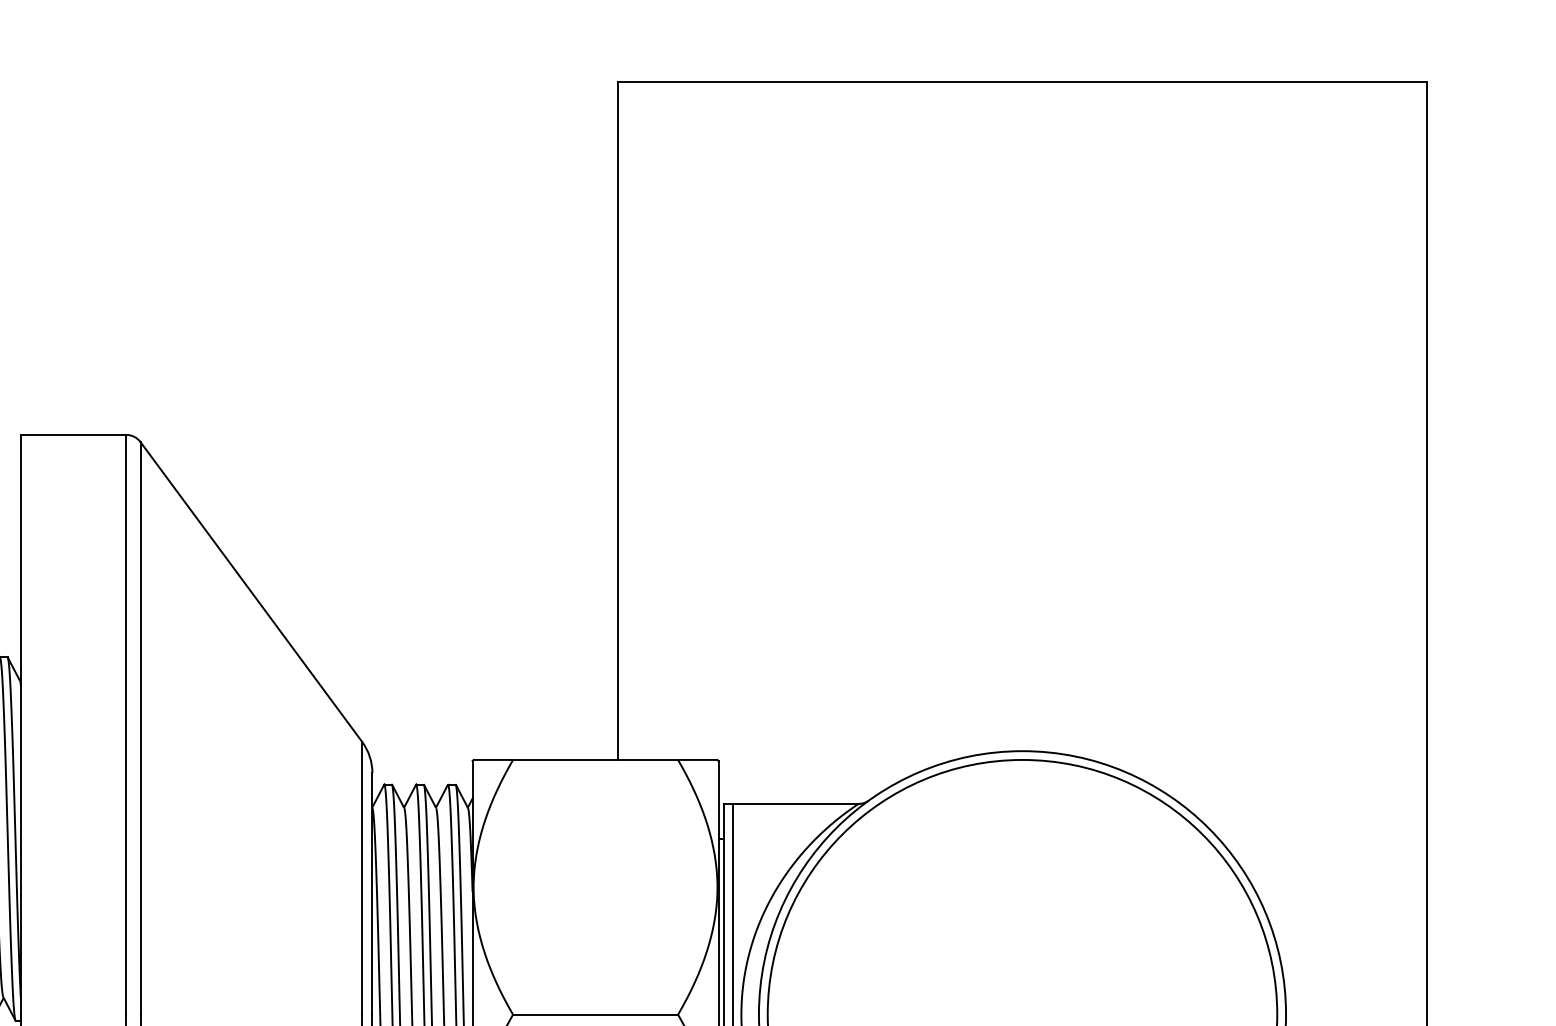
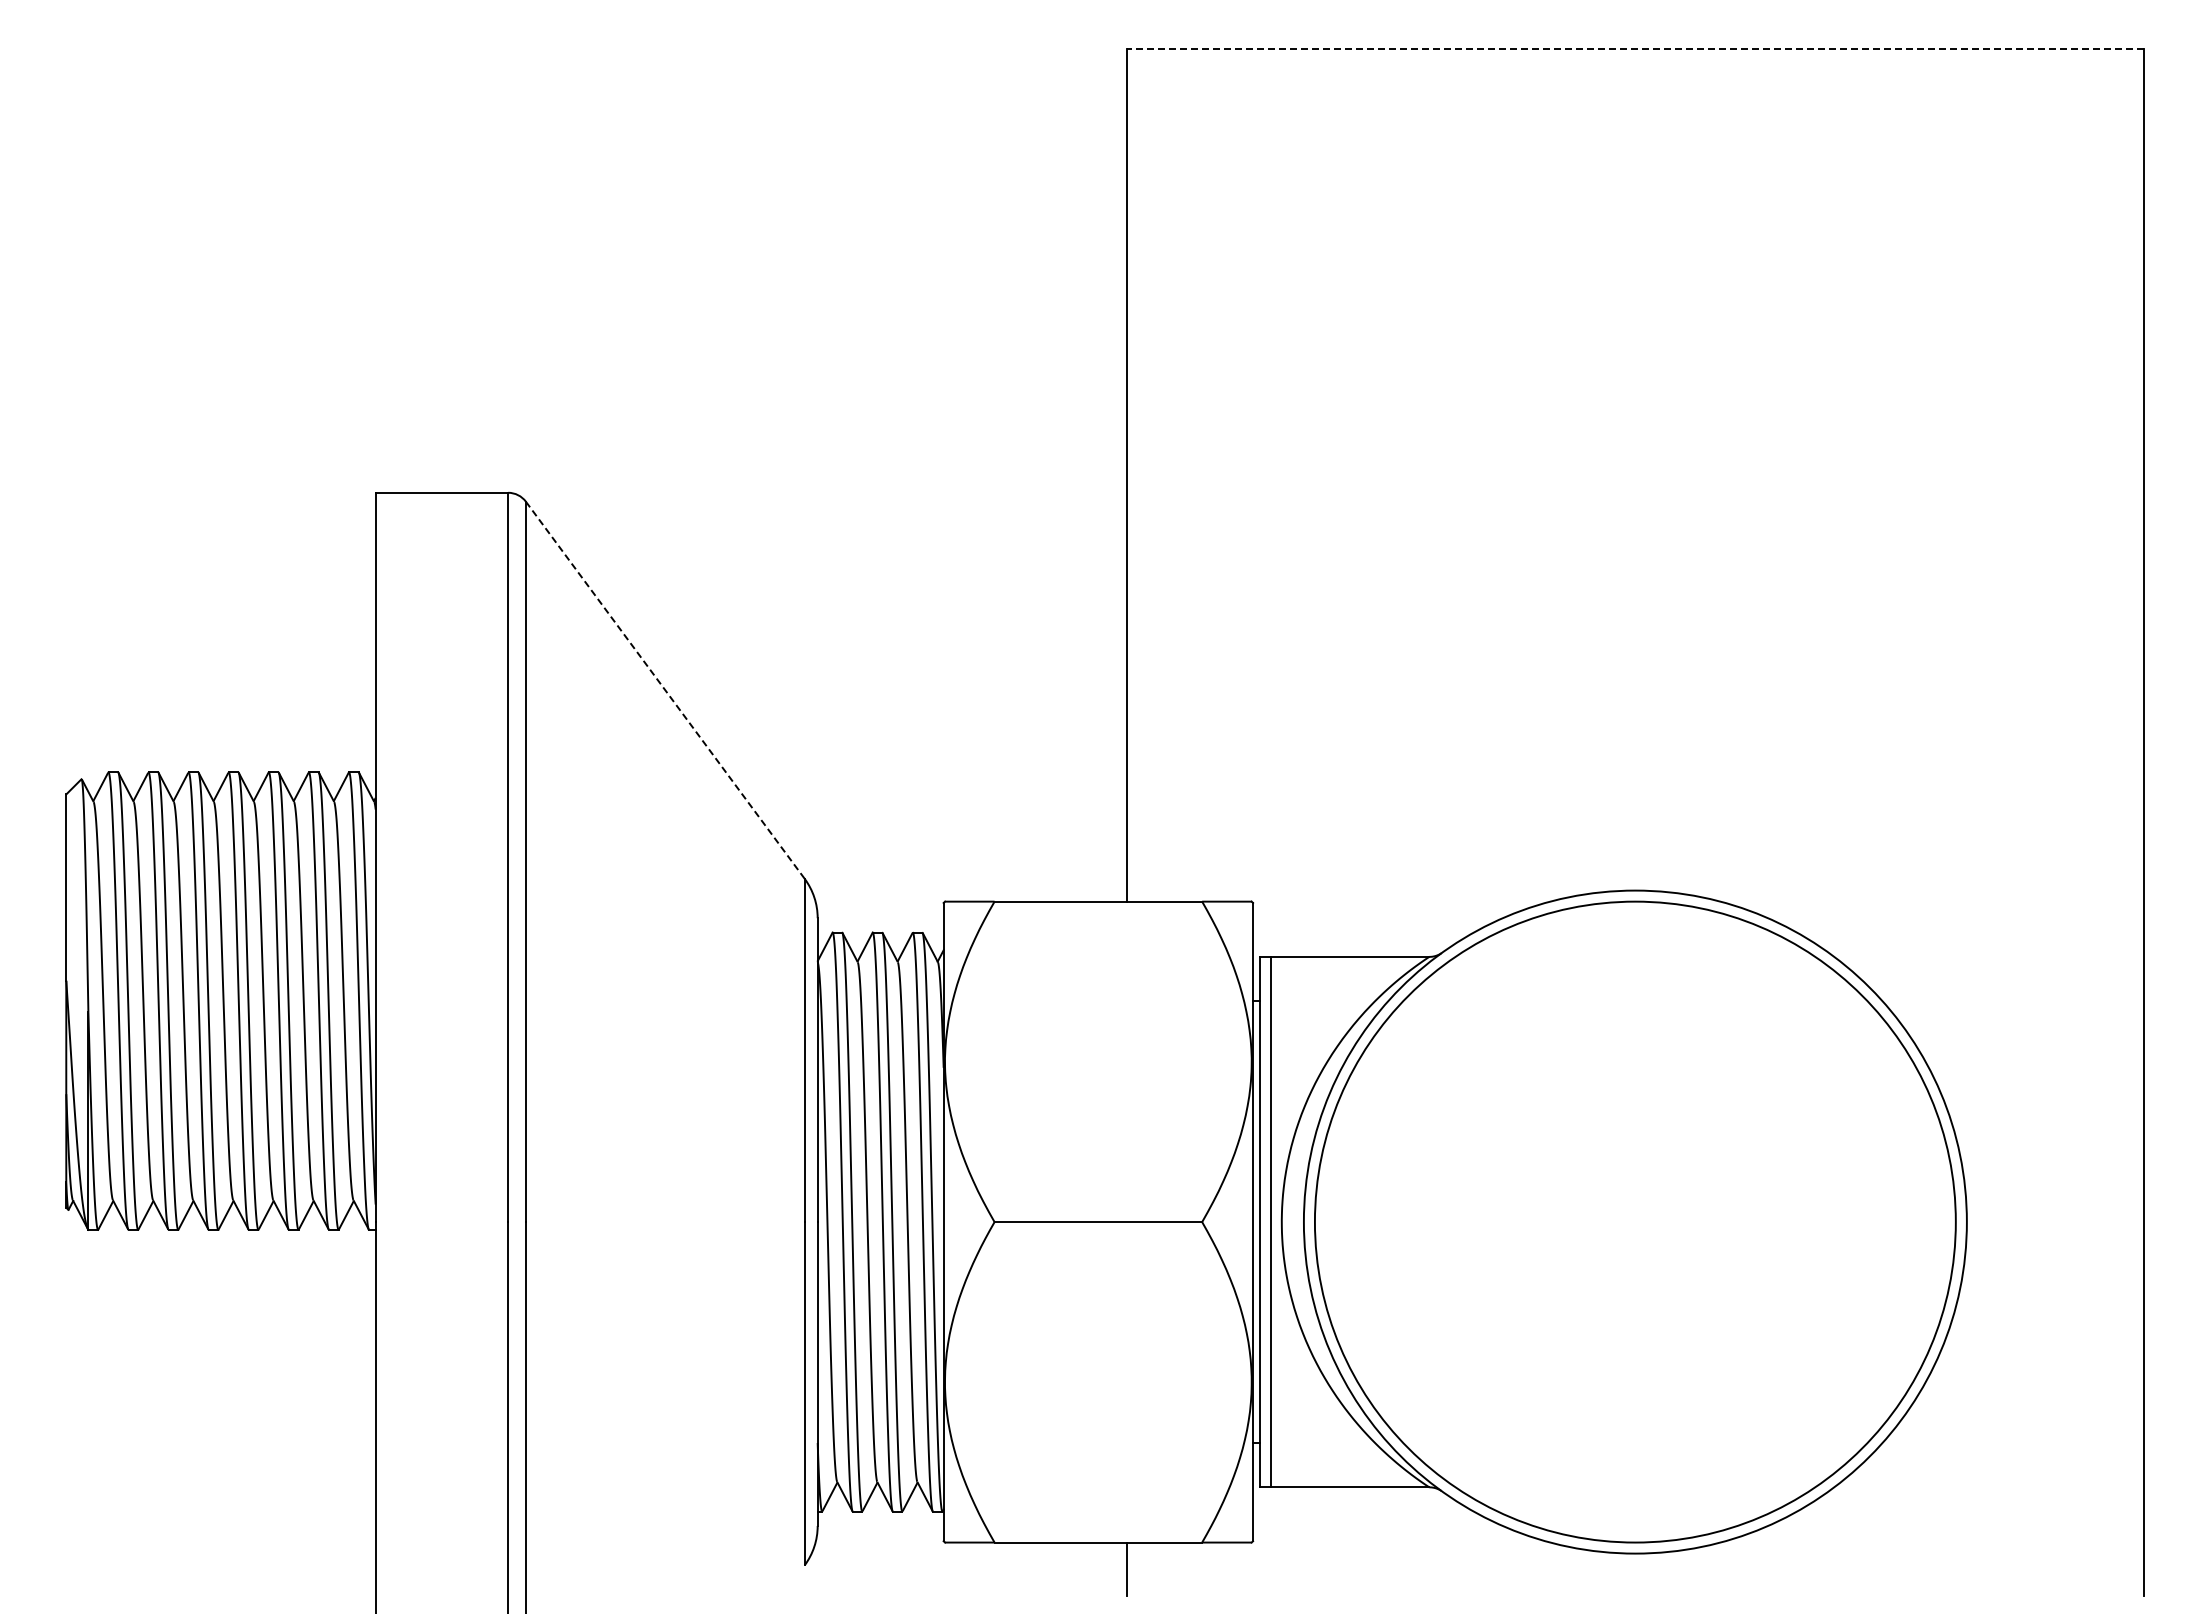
line: (1021, 81) -> (1634, 48), solid -> dashed
line: (251, 591) -> (665, 689), solid -> dashed

